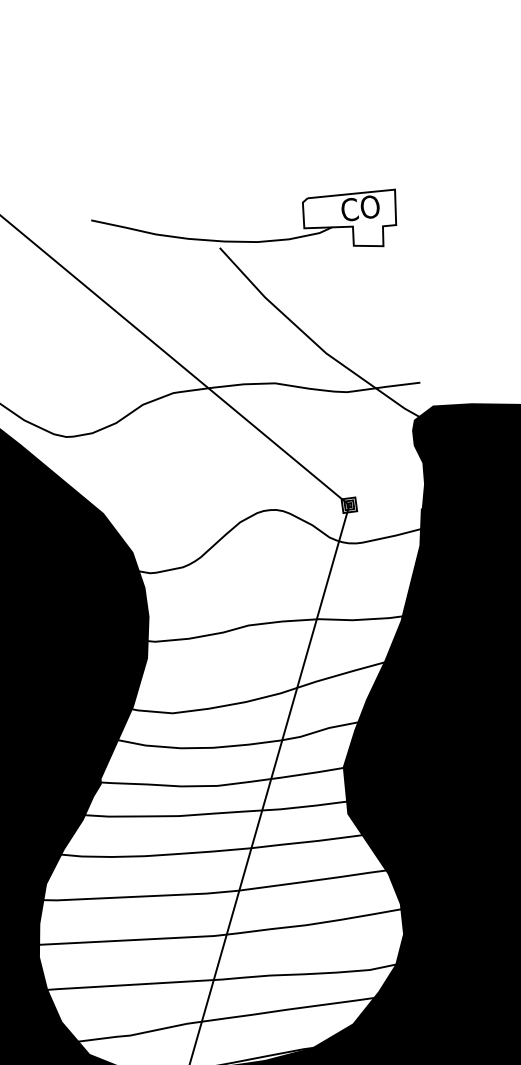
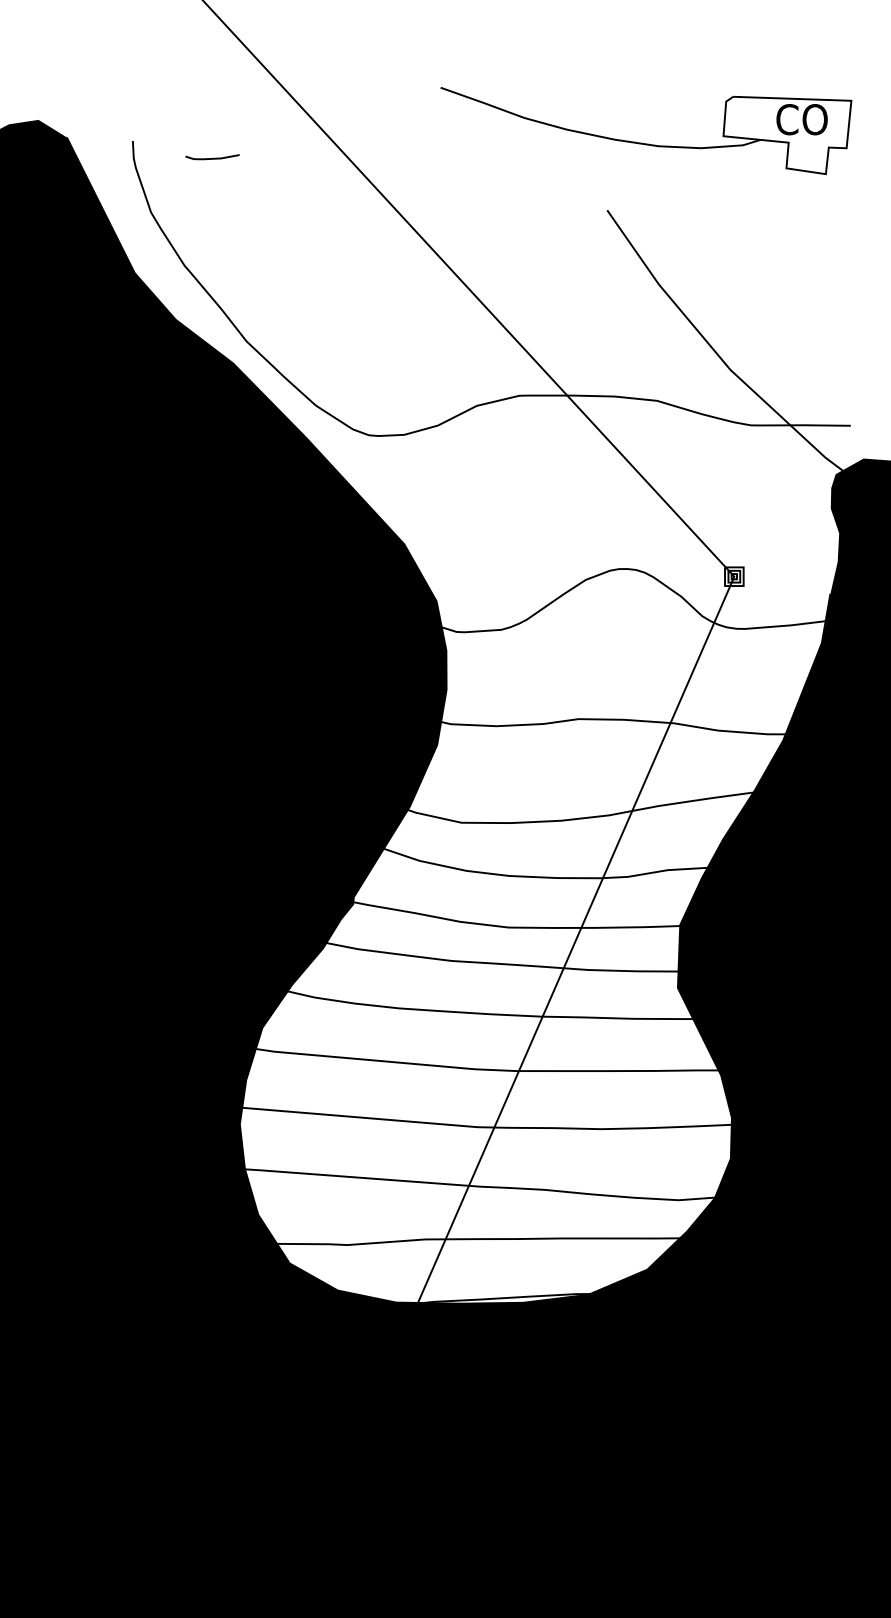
part: (245, 240) -> (642, 142), moved

